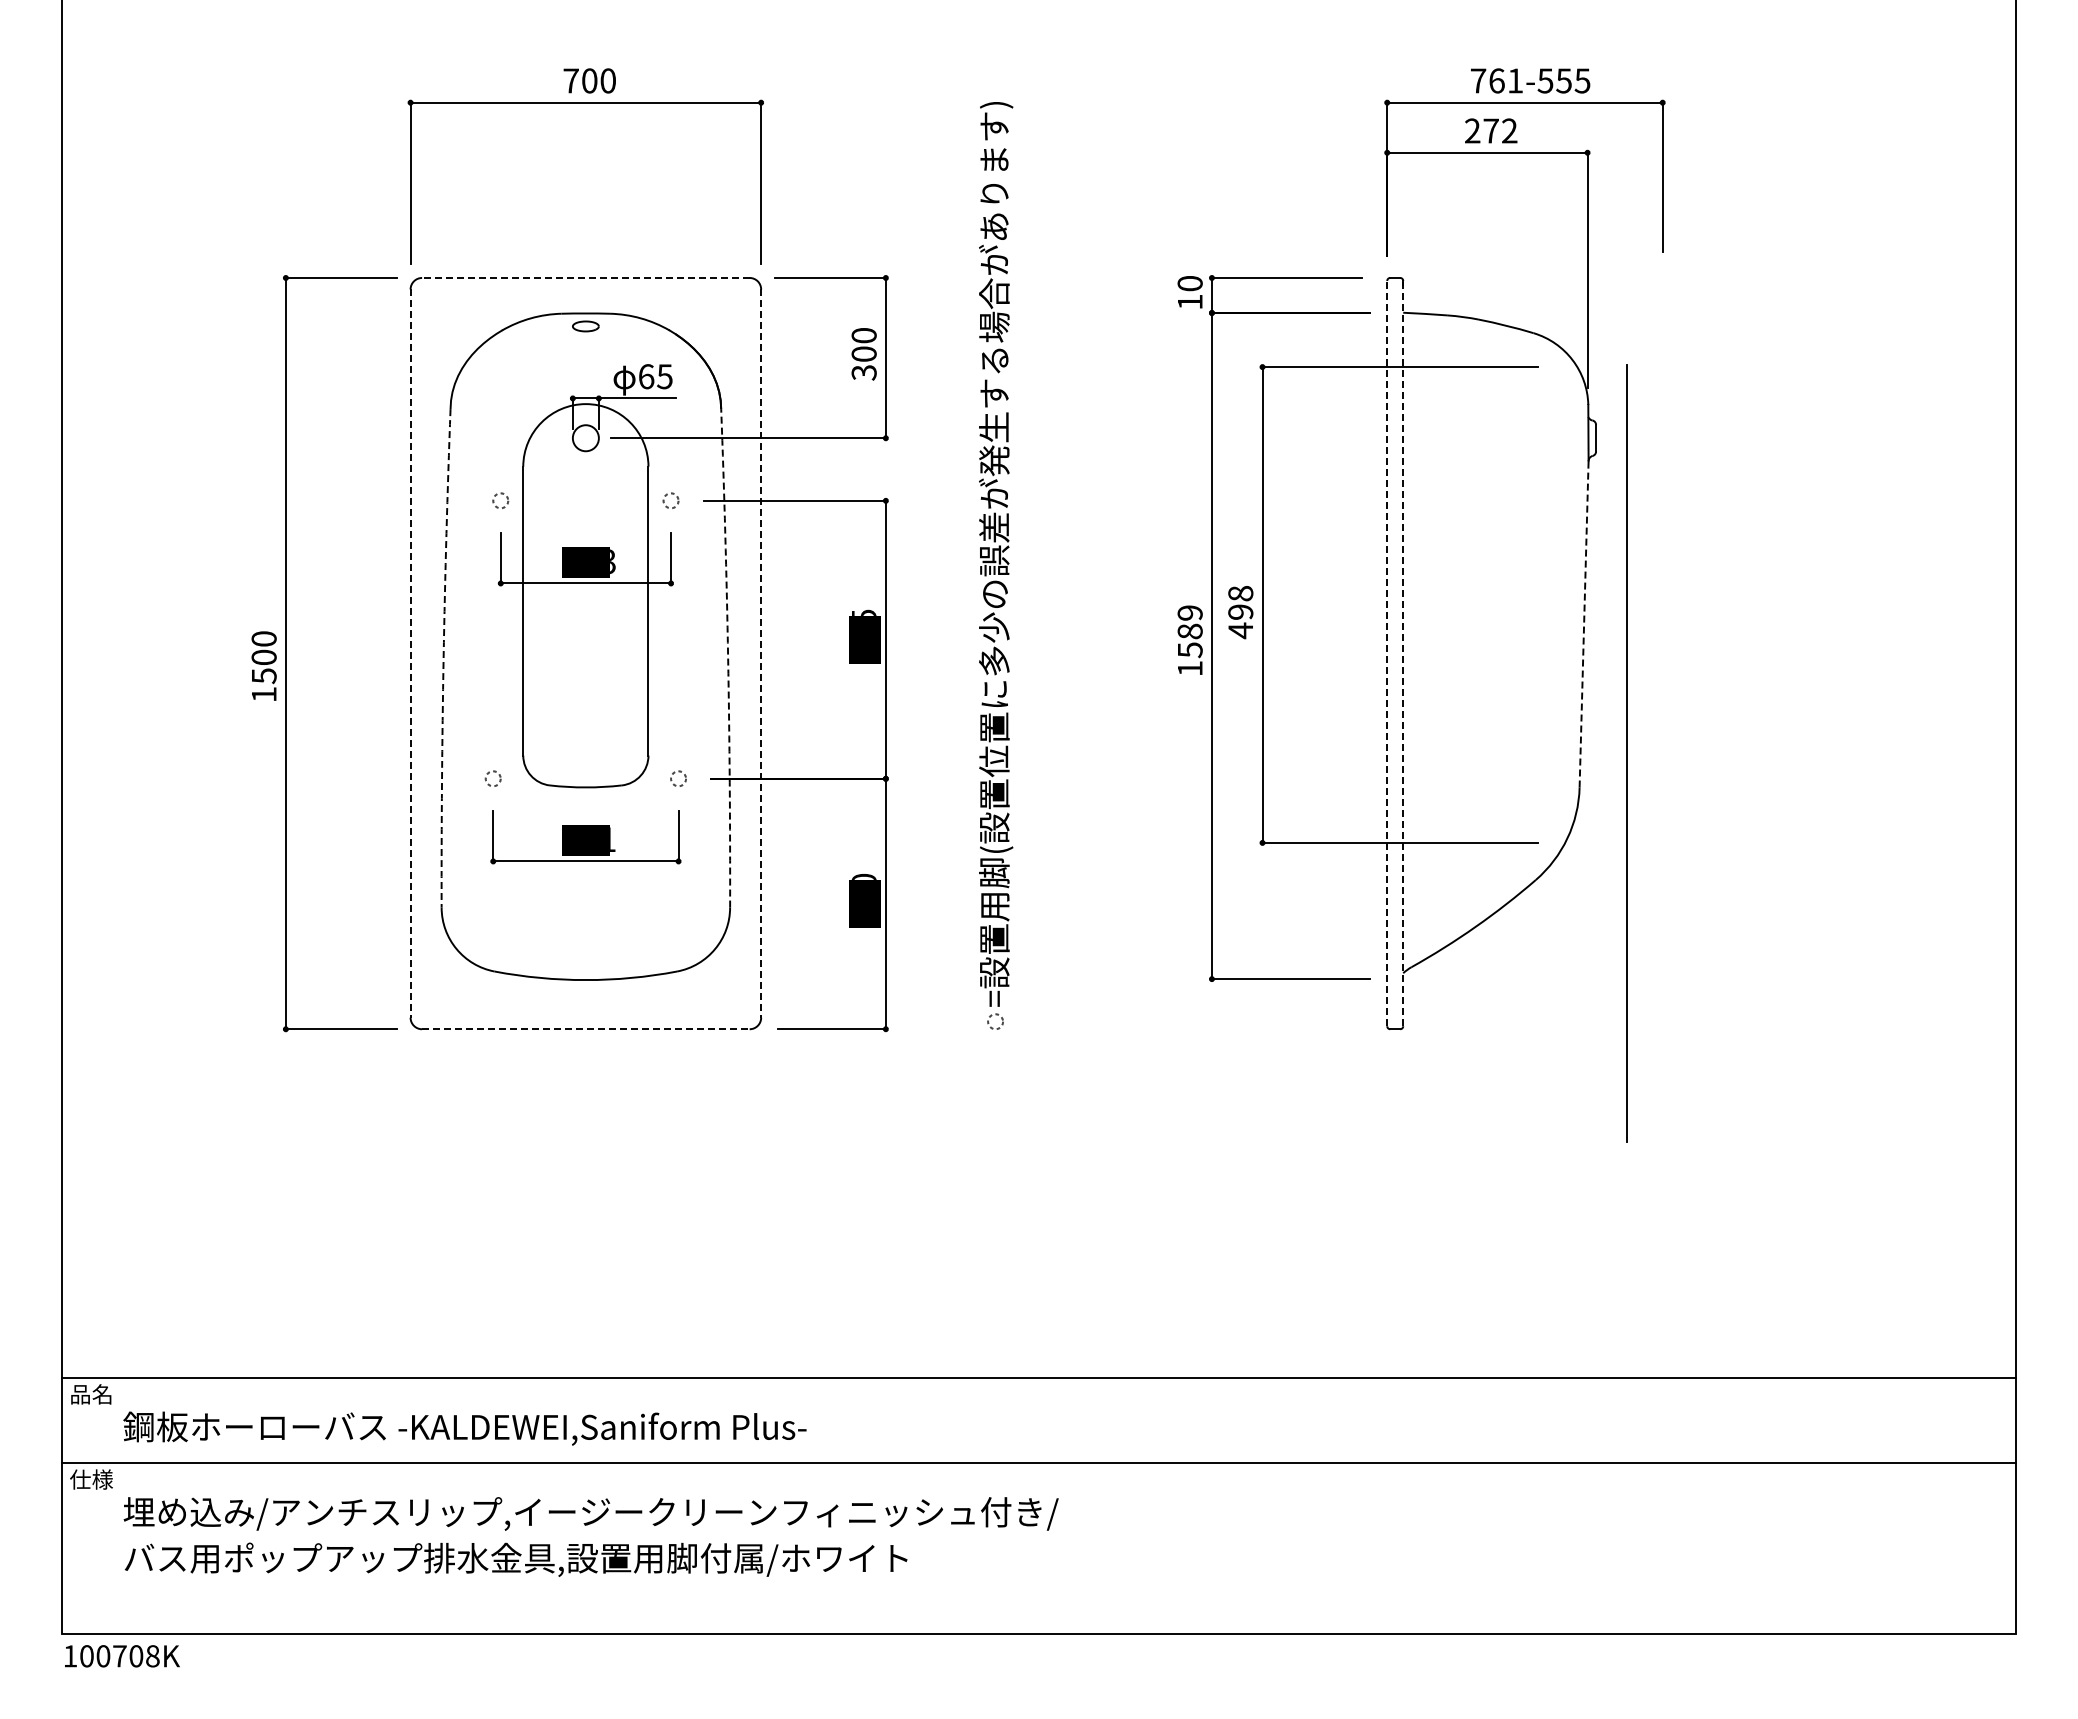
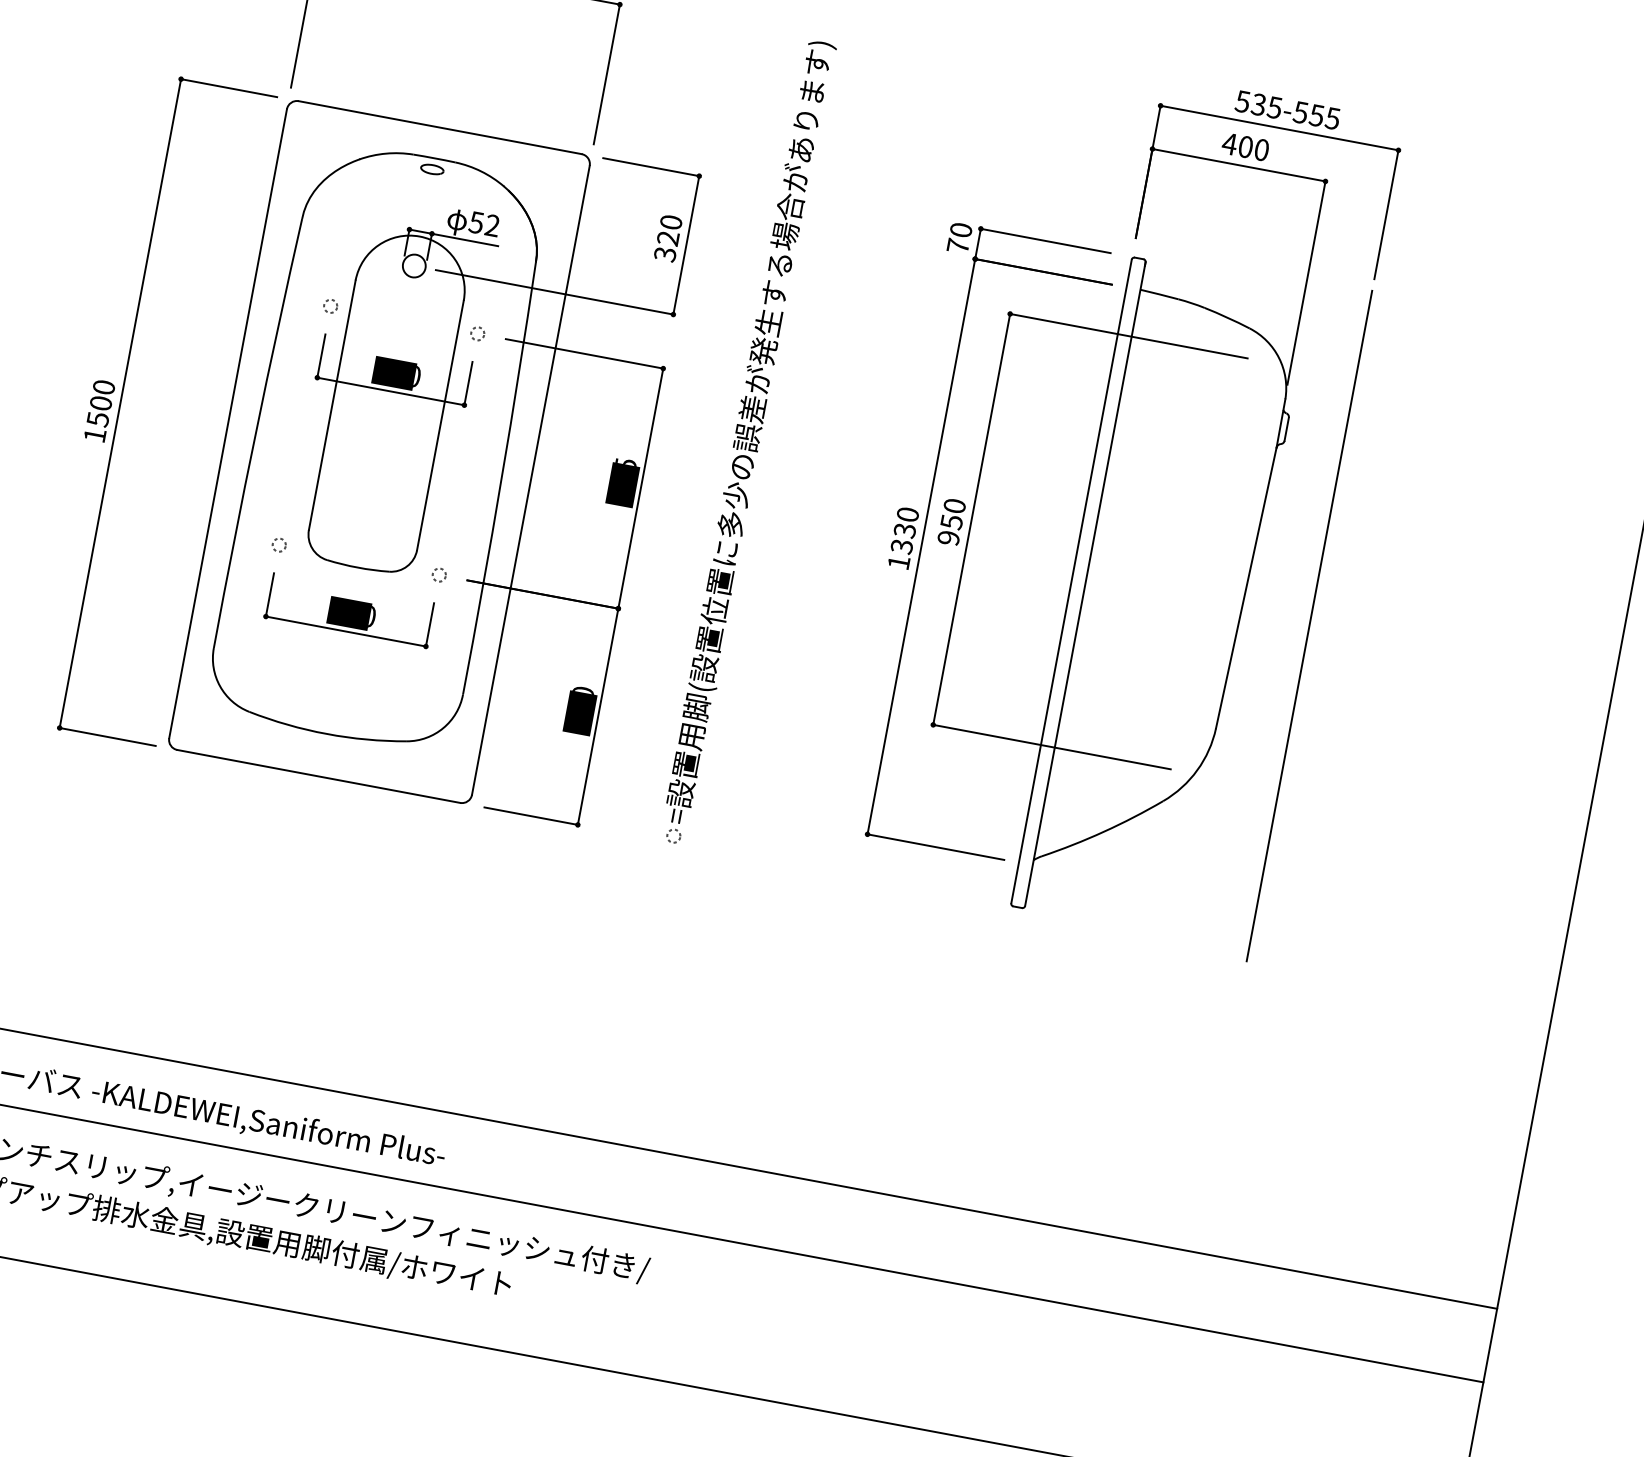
text: (1496, 80) -> (1258, 104), 761-555 -> 535-555
text: (1490, 130) -> (1245, 146), 272 -> 400
line: (585, 277) -> (439, 127), dashed -> solid
text: (1190, 301) -> (958, 245), 10 -> 70
text: (863, 353) -> (667, 237), 300 -> 320
text: (655, 376) -> (484, 223), 65 -> 52
text: (612, 561) -> (417, 376), 443 -> 340
text: (1240, 612) -> (951, 522), 498 -> 950
line: (1584, 623) -> (1246, 587), dashed -> solid
text: (1189, 631) -> (904, 530), 1589 -> 1330
line: (1387, 653) -> (1071, 581), dashed -> solid
line: (1403, 653) -> (1085, 584), dashed -> solid
line: (410, 654) -> (227, 424), dashed -> solid
line: (761, 654) -> (531, 481), dashed -> solid
arc: (443, 658) -> (255, 433), dashed -> solid
arc: (728, 658) -> (501, 479), dashed -> solid
line: (1626, 753) -> (1309, 625), moved
text: (612, 839) -> (372, 616), 311 -> 370
line: (585, 1029) -> (318, 776), dashed -> solid

